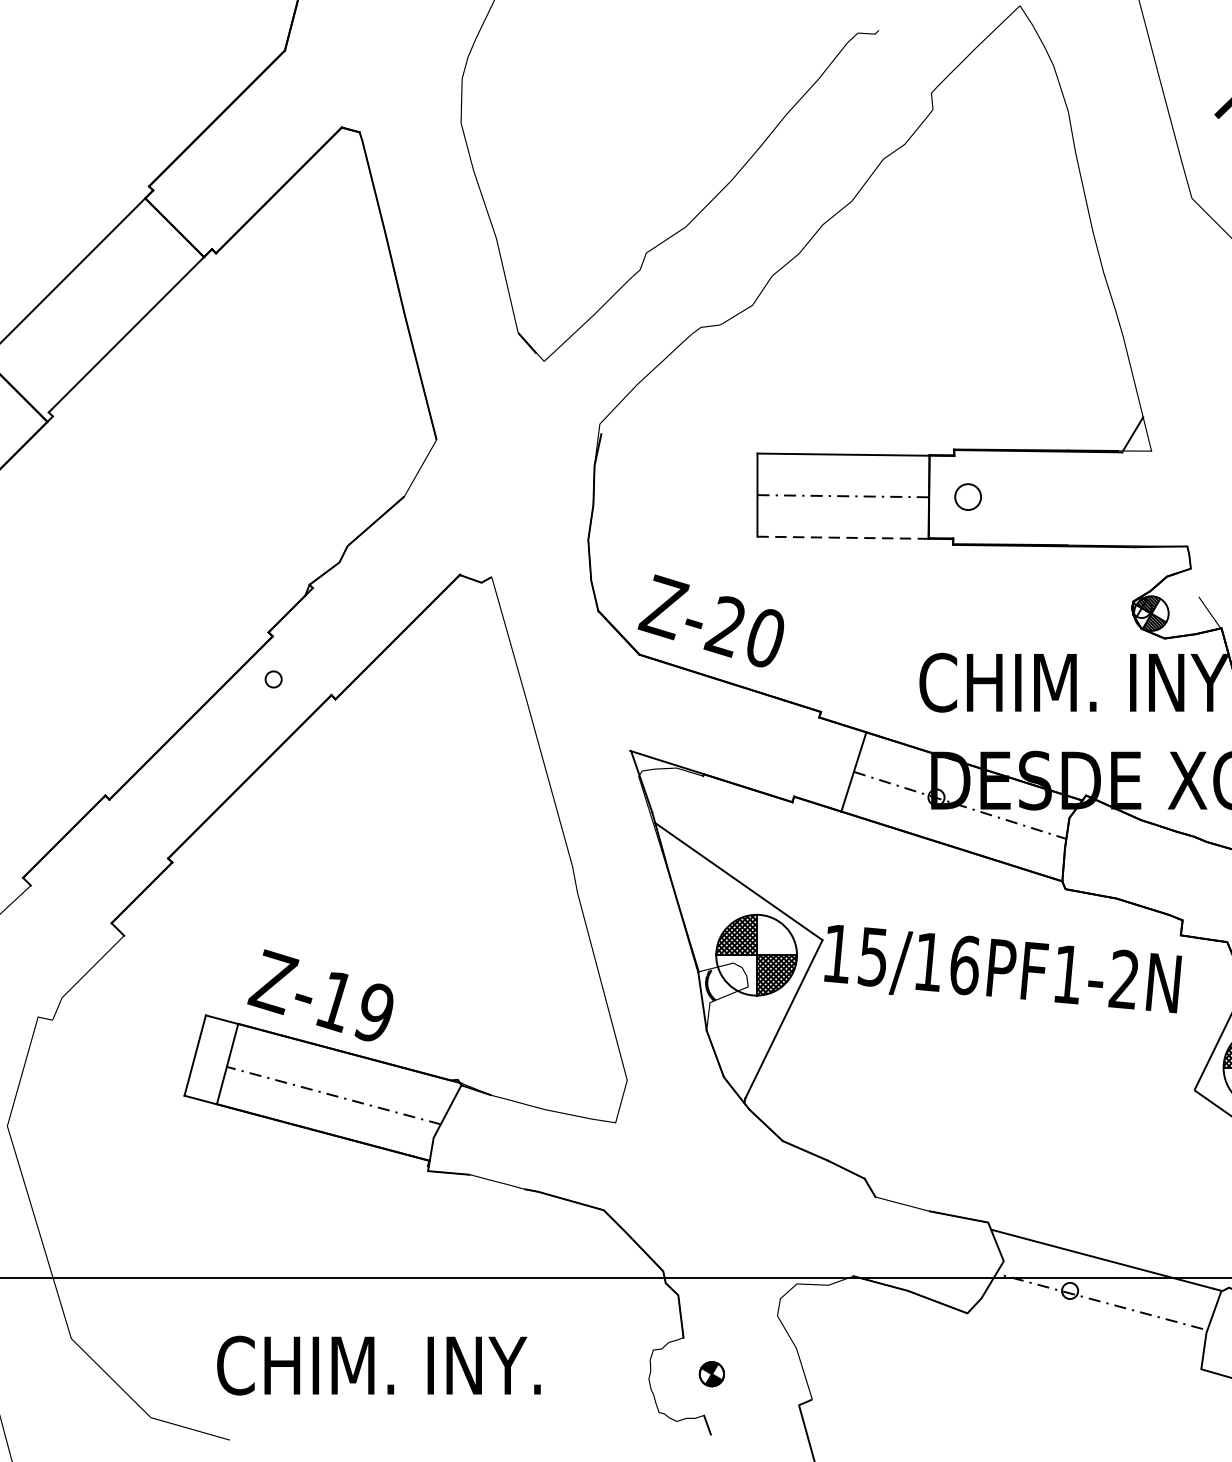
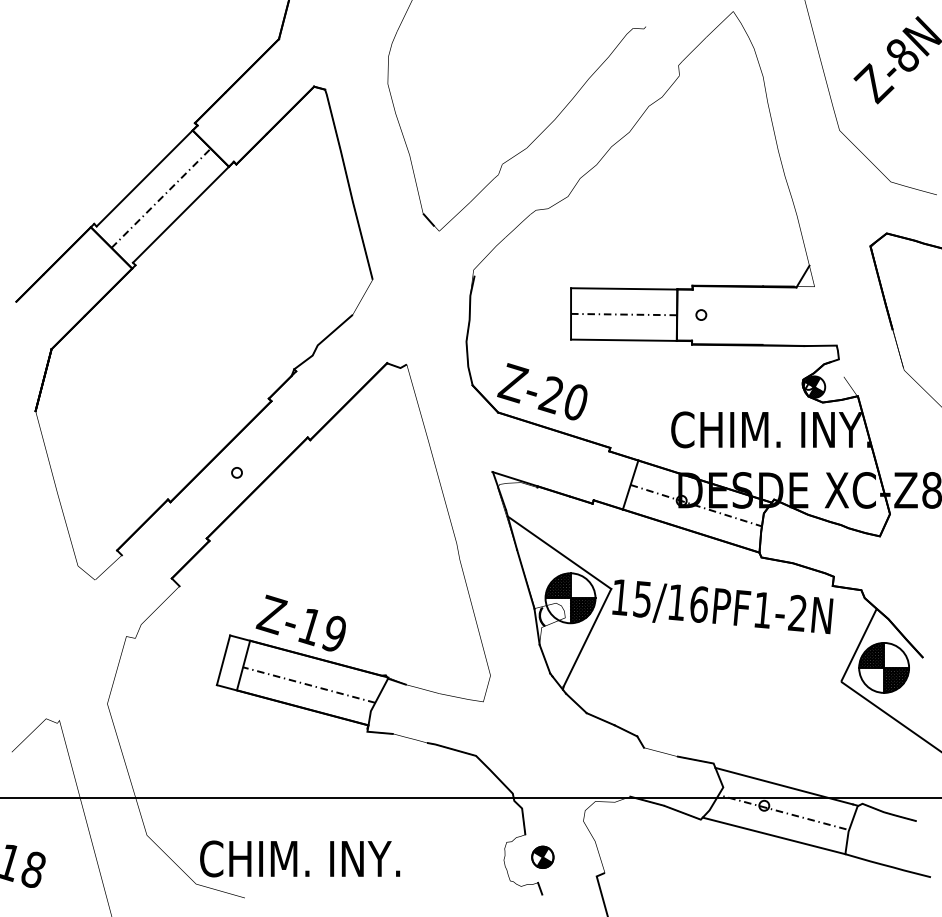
line: (93, 306) -> (160, 197), added
circle: (968, 496) -> (701, 314), size x0.62
line: (842, 538) -> (623, 340), dashed -> solid
circle: (272, 678) -> (236, 472), moved
line: (1085, 1339) -> (773, 835), added
text: (379, 1364) -> (300, 858), moved
part: (711, 1372) -> (542, 856), size x1.43

